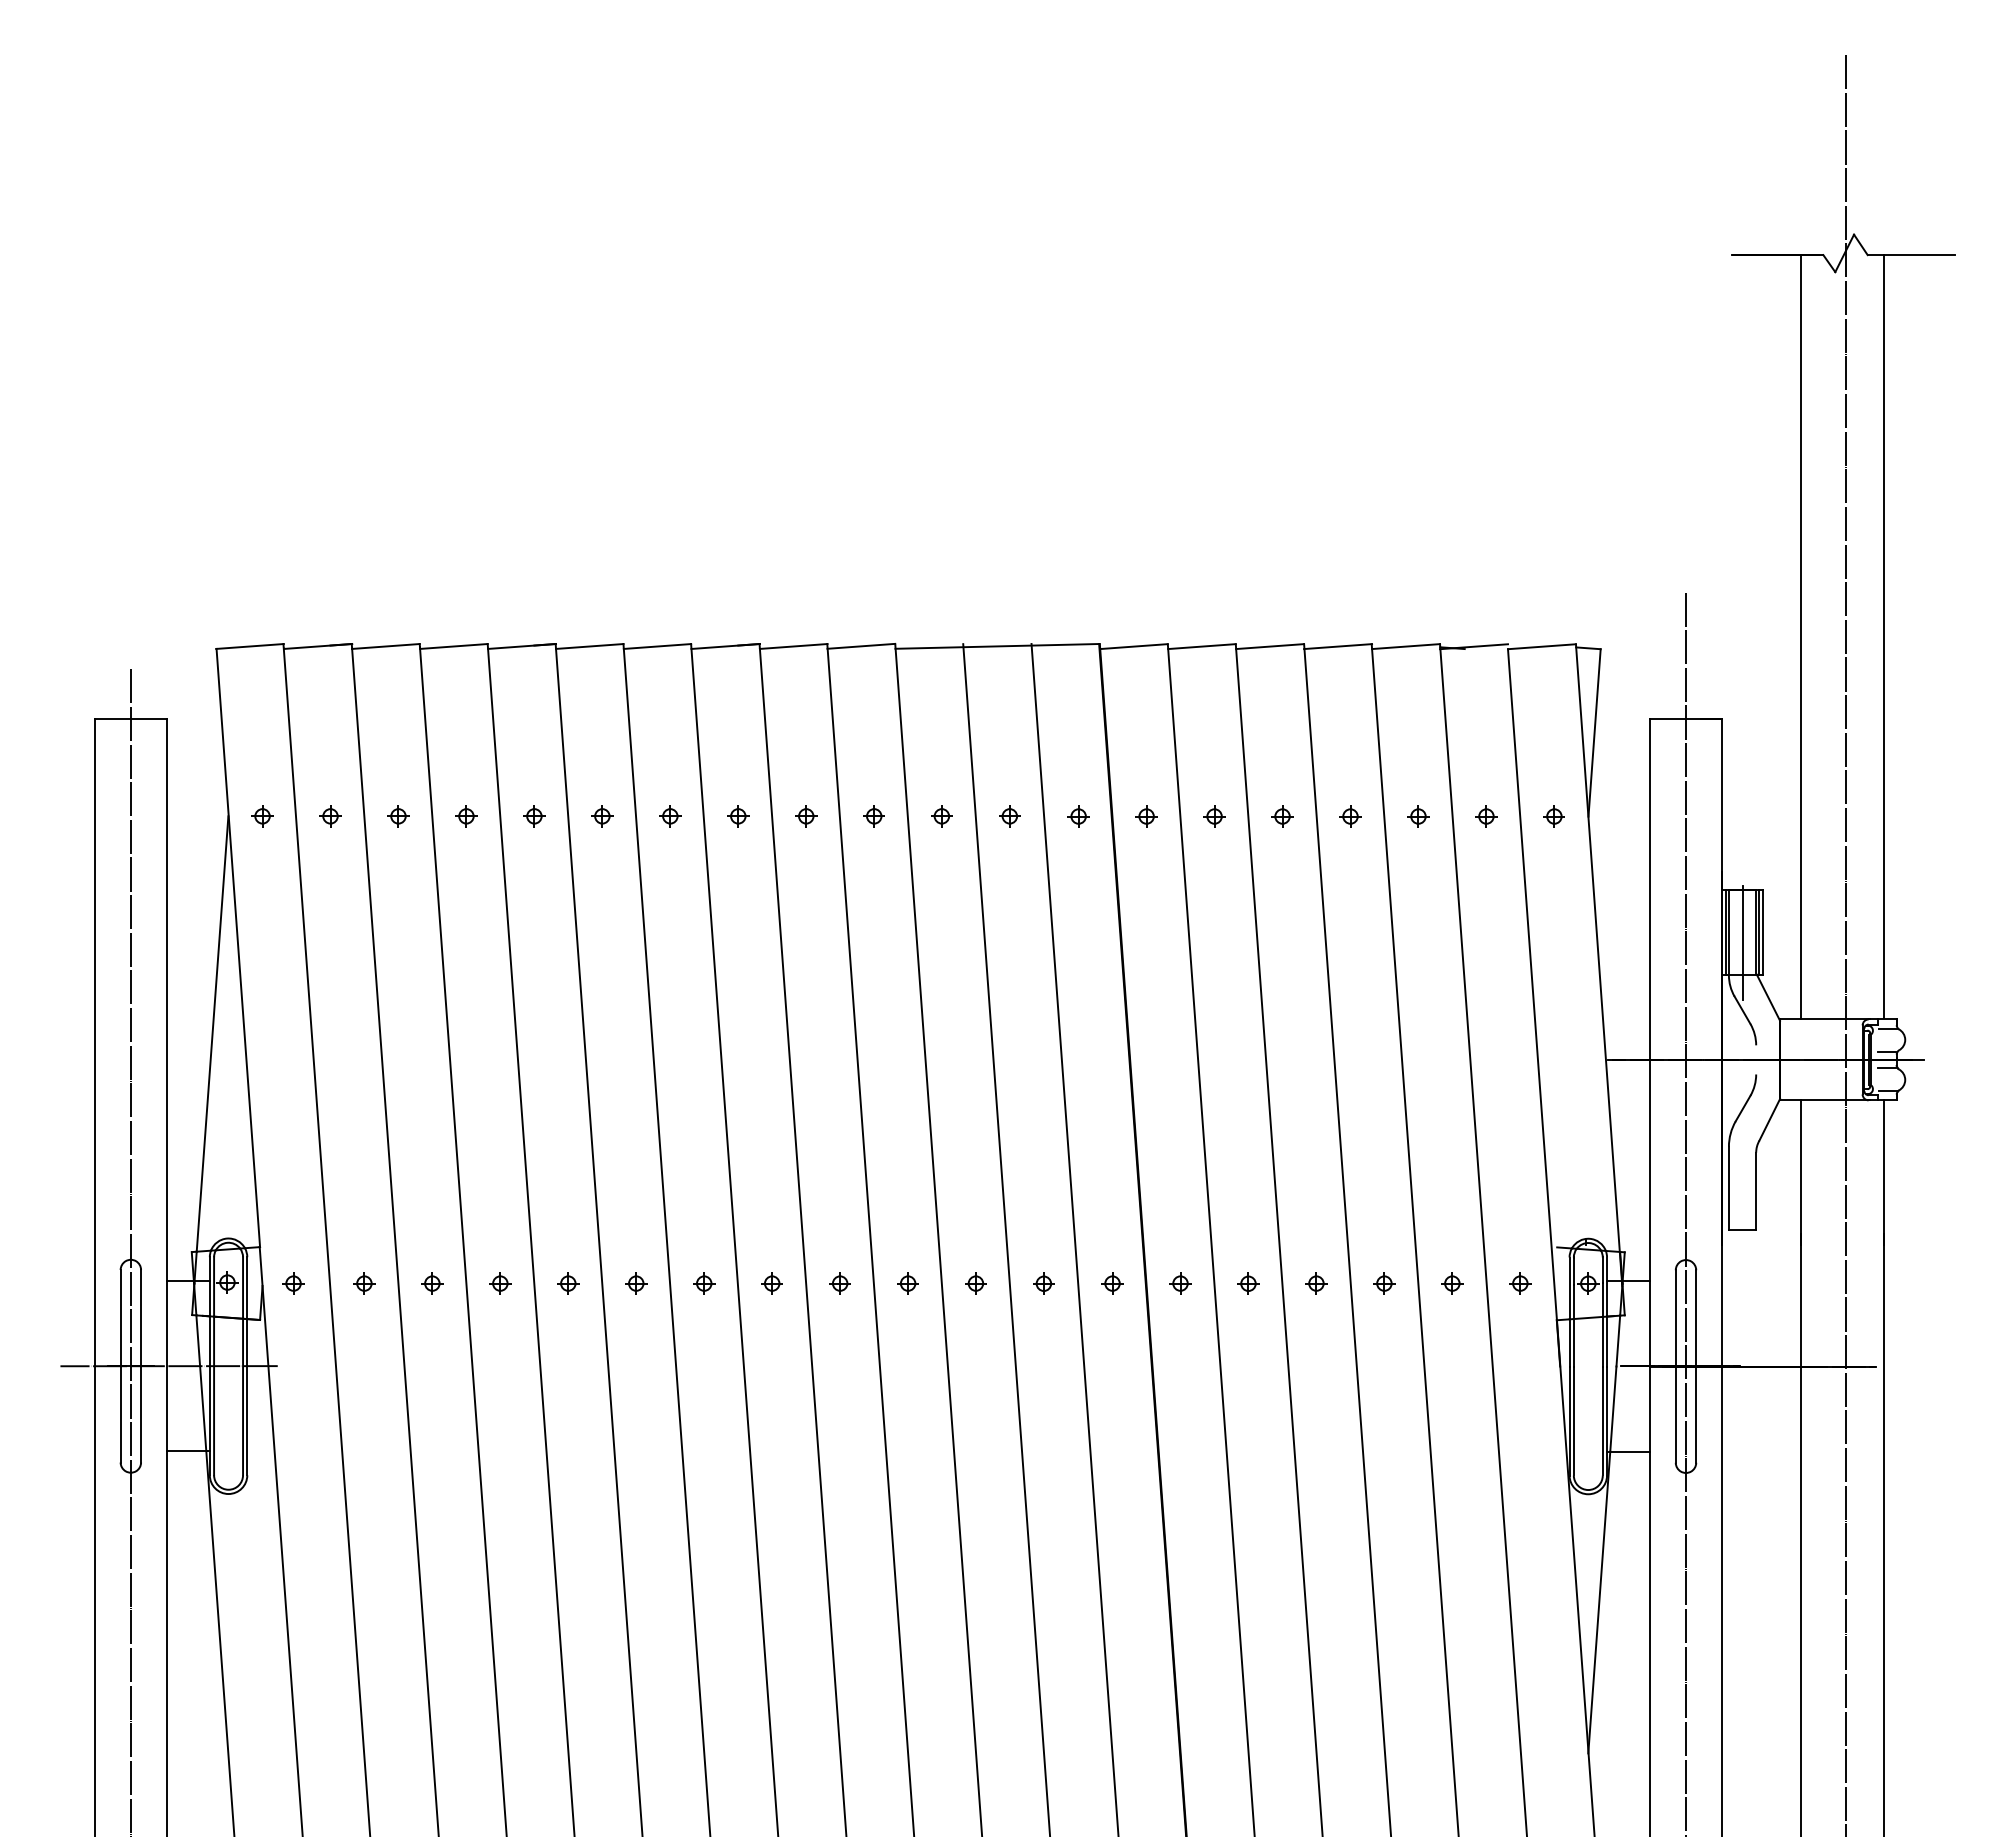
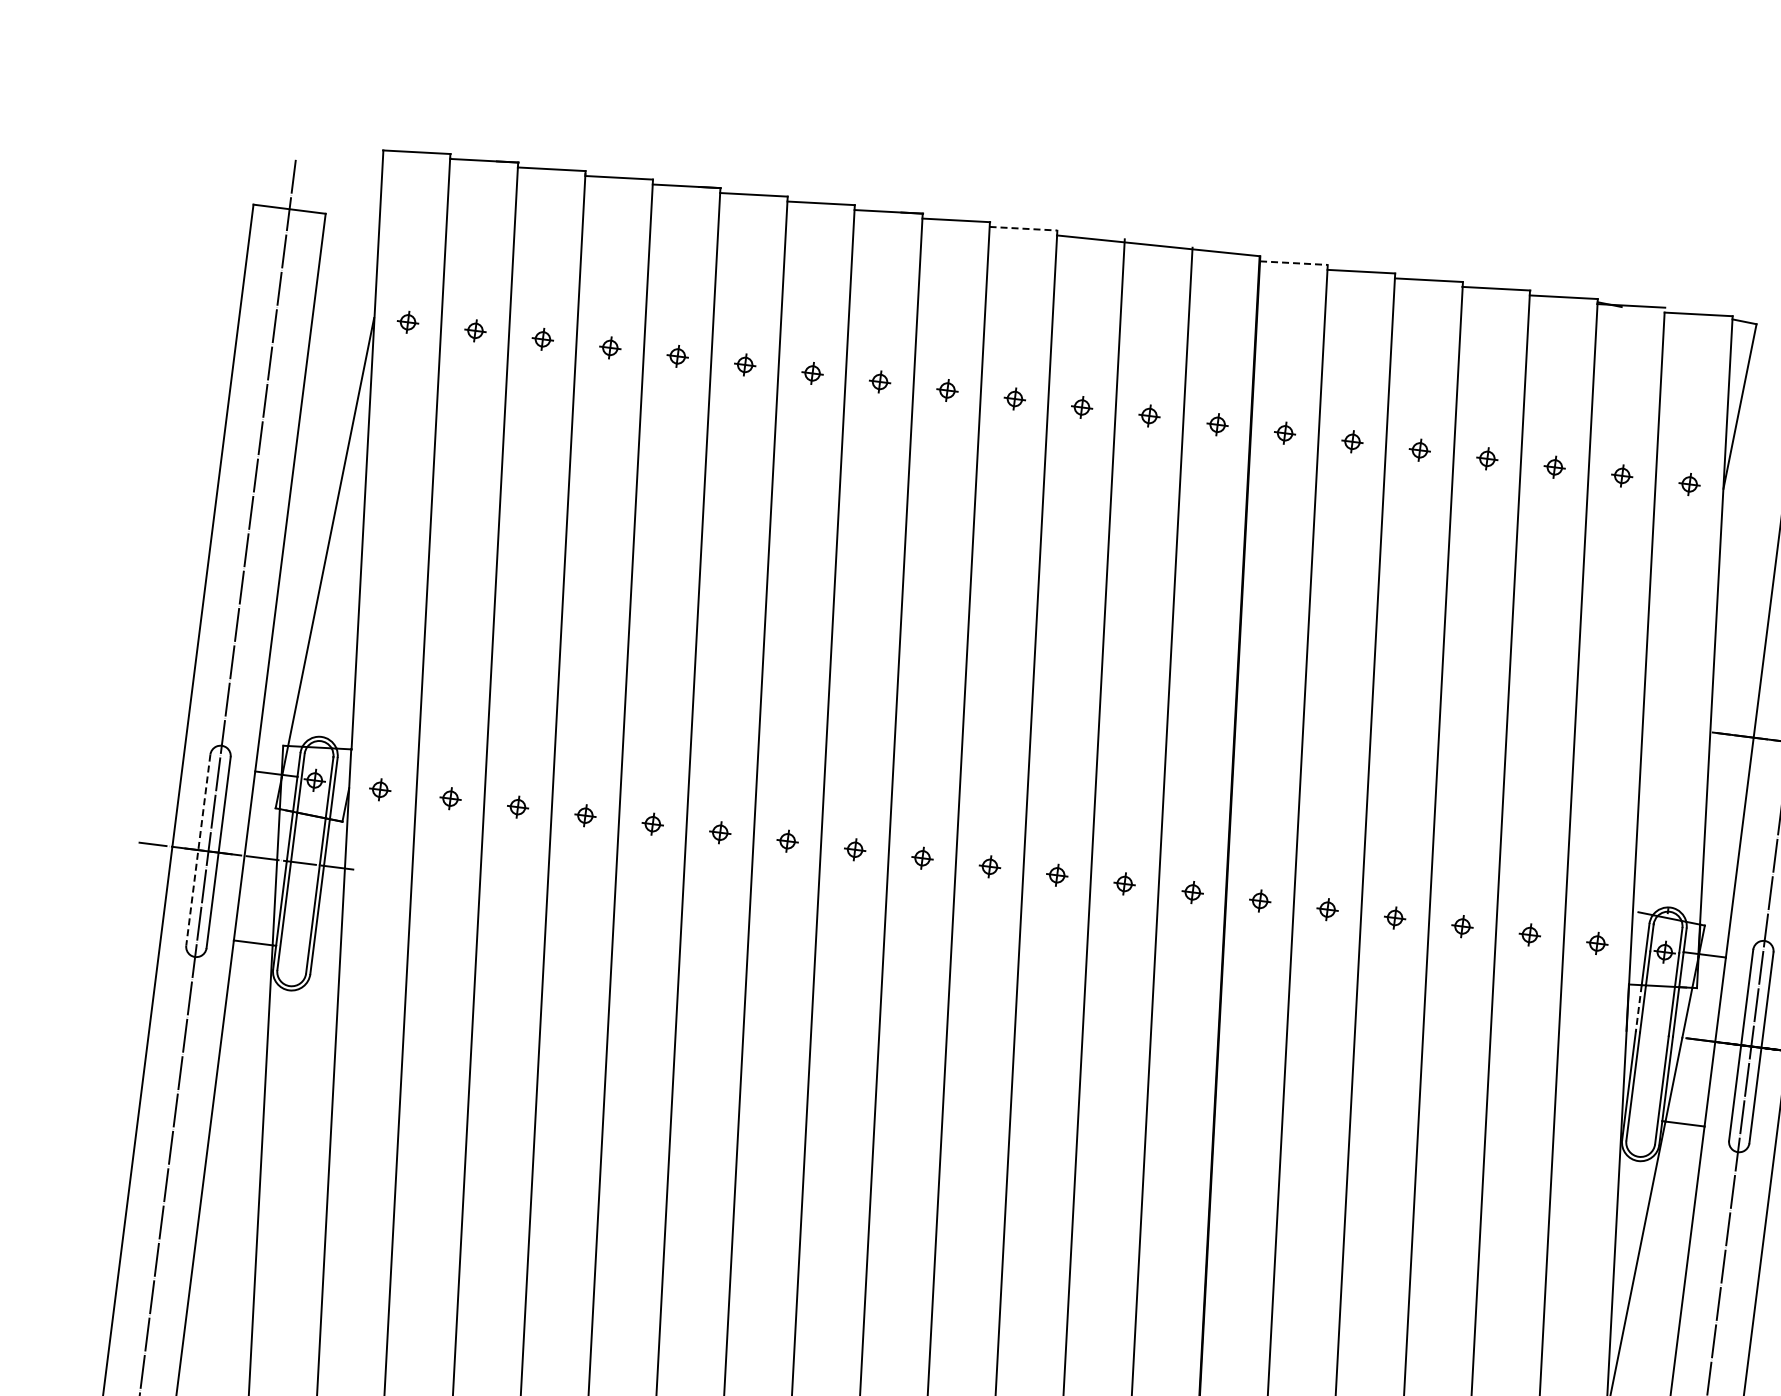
line: (861, 646) -> (1023, 228), solid -> dashed
line: (1134, 646) -> (1294, 263), solid -> dashed
line: (1569, 1342) -> (1638, 1008), solid -> dashed
line: (120, 1366) -> (198, 850), solid -> dashed

